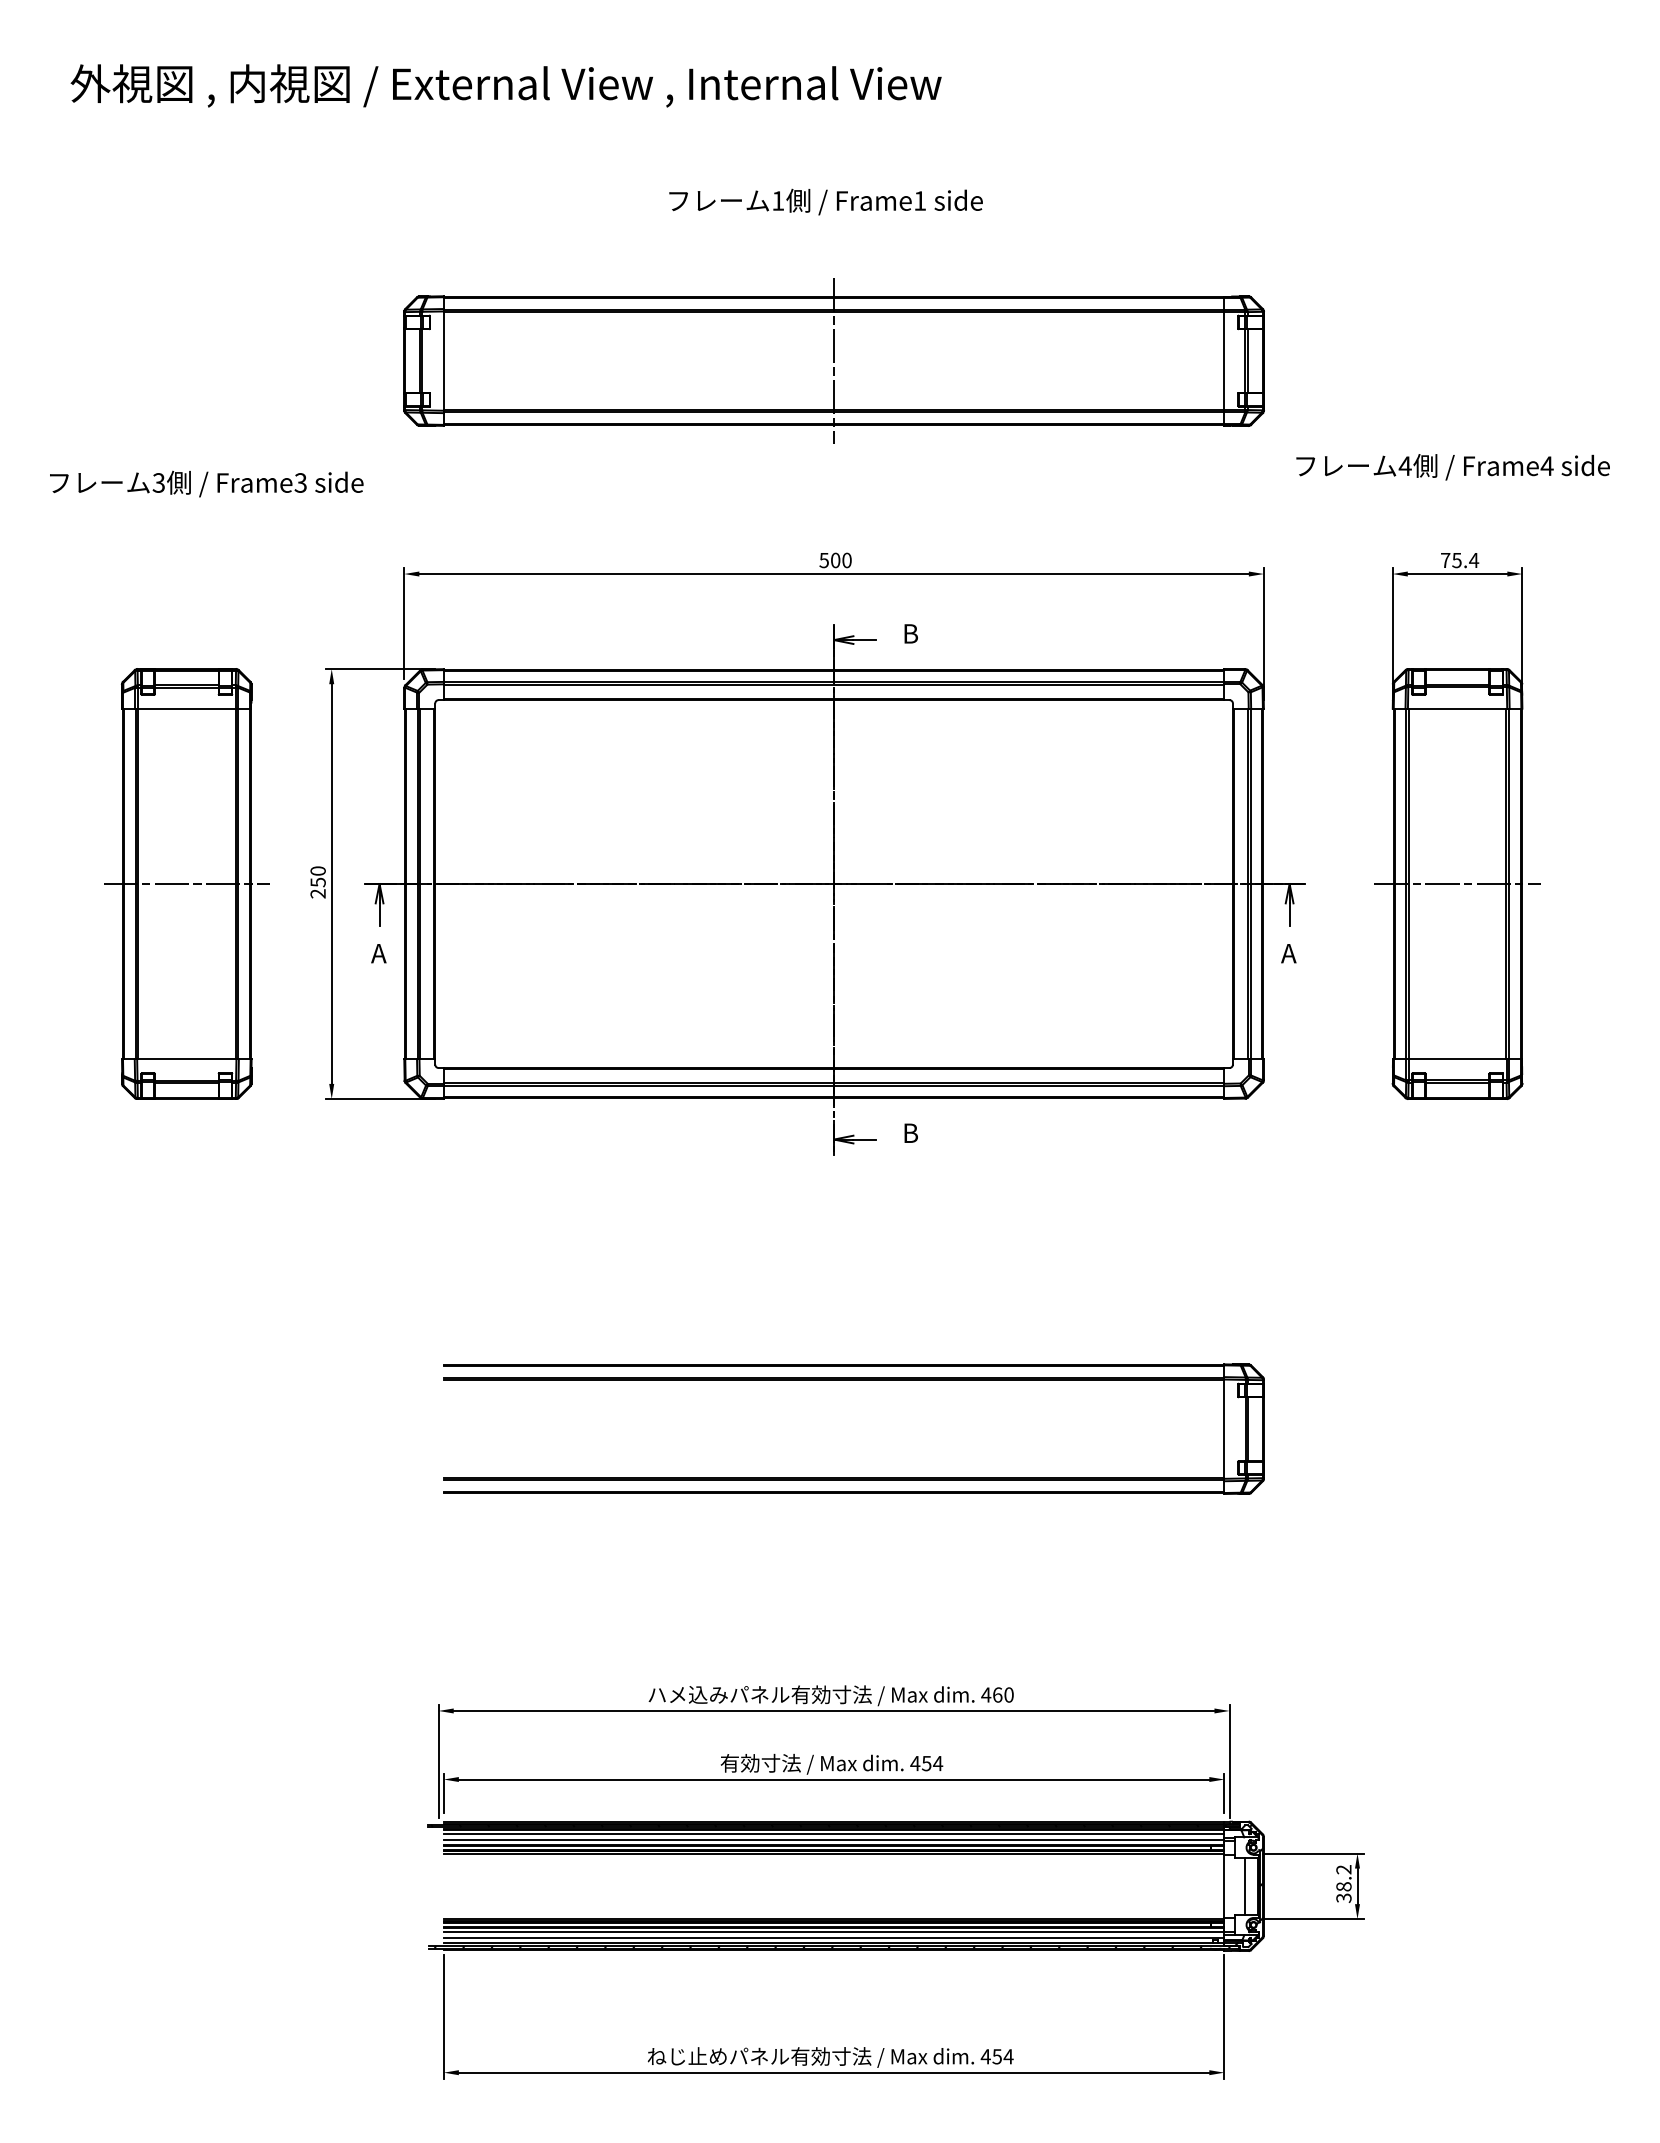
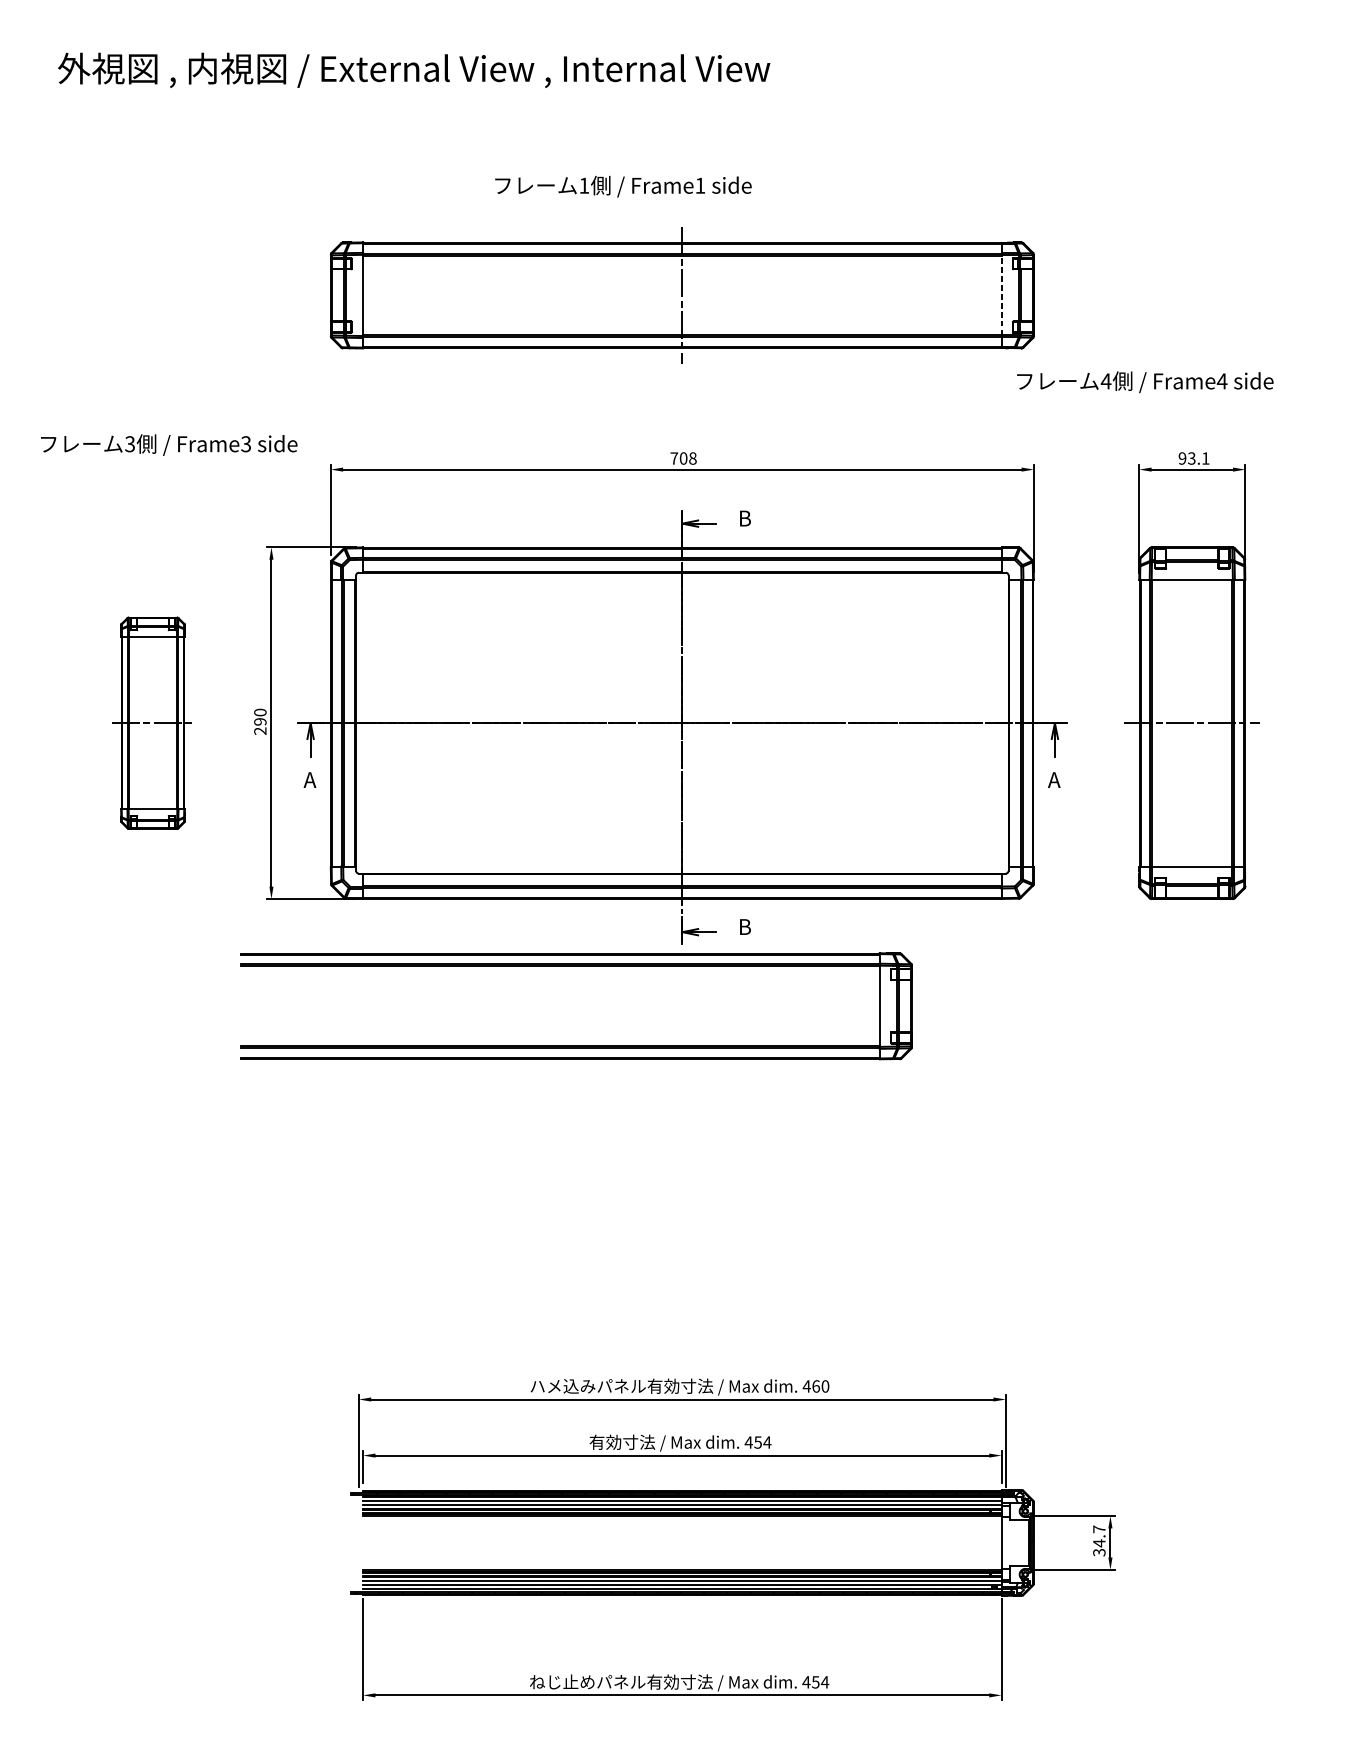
text: (825, 201) -> (622, 186), moved
line: (1224, 361) -> (1001, 295), solid -> dashed
text: (1452, 467) -> (1144, 382), moved
text: (206, 483) -> (169, 444), moved
text: (835, 560) -> (683, 458), 500 -> 708
text: (1460, 560) -> (1194, 458), 75.4 -> 93.1
text: (317, 882) -> (259, 721), 250 -> 290
part: (186, 883) -> (152, 722), size x0.6
part: (853, 1380) -> (576, 966), moved
text: (1343, 1878) -> (1098, 1536), 38.2 -> 34.7
line: (1244, 1885) -> (1018, 1542), removed

